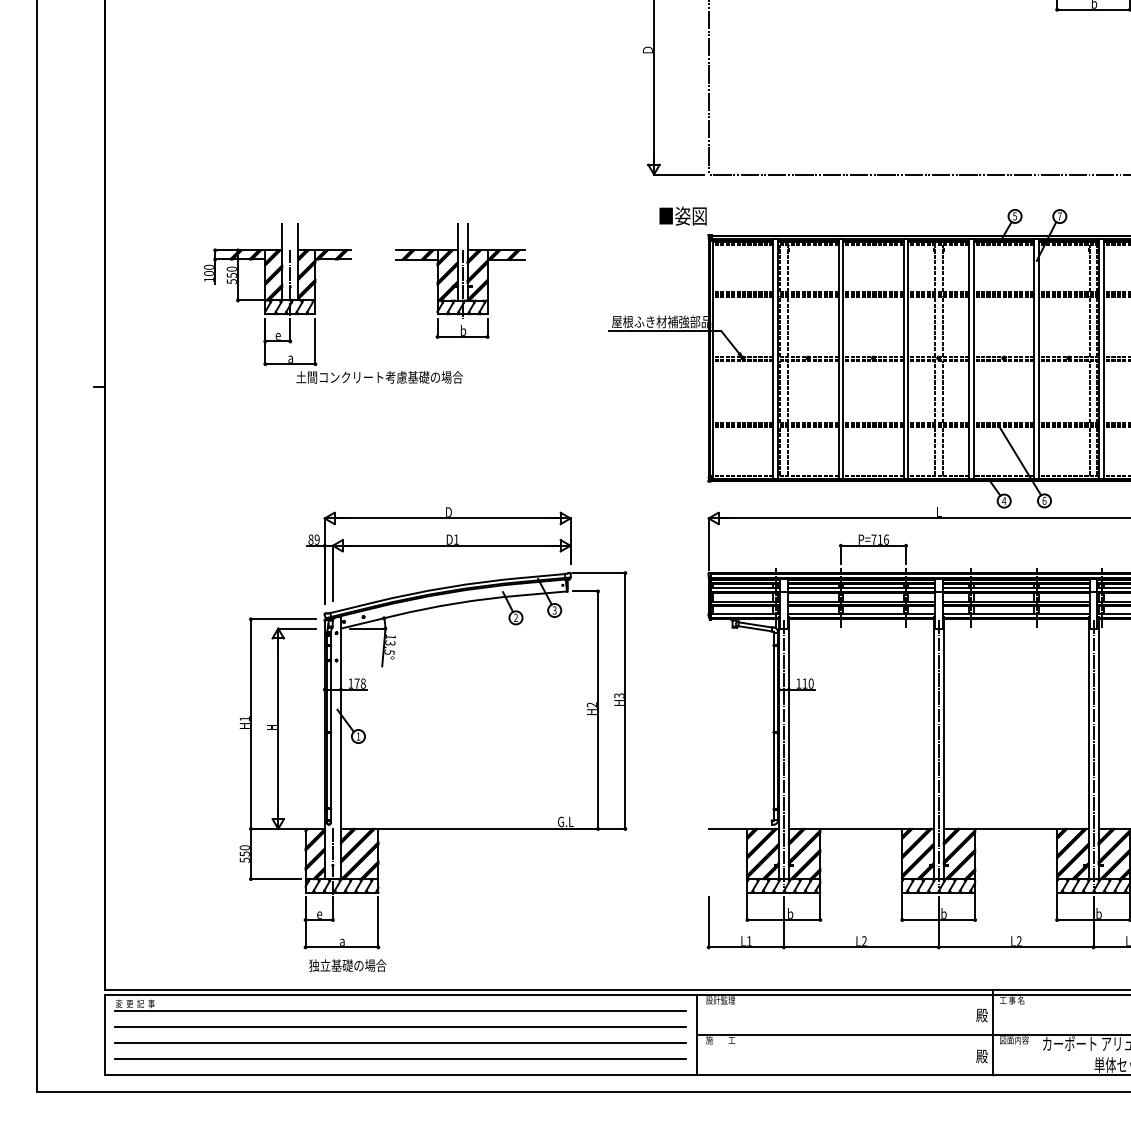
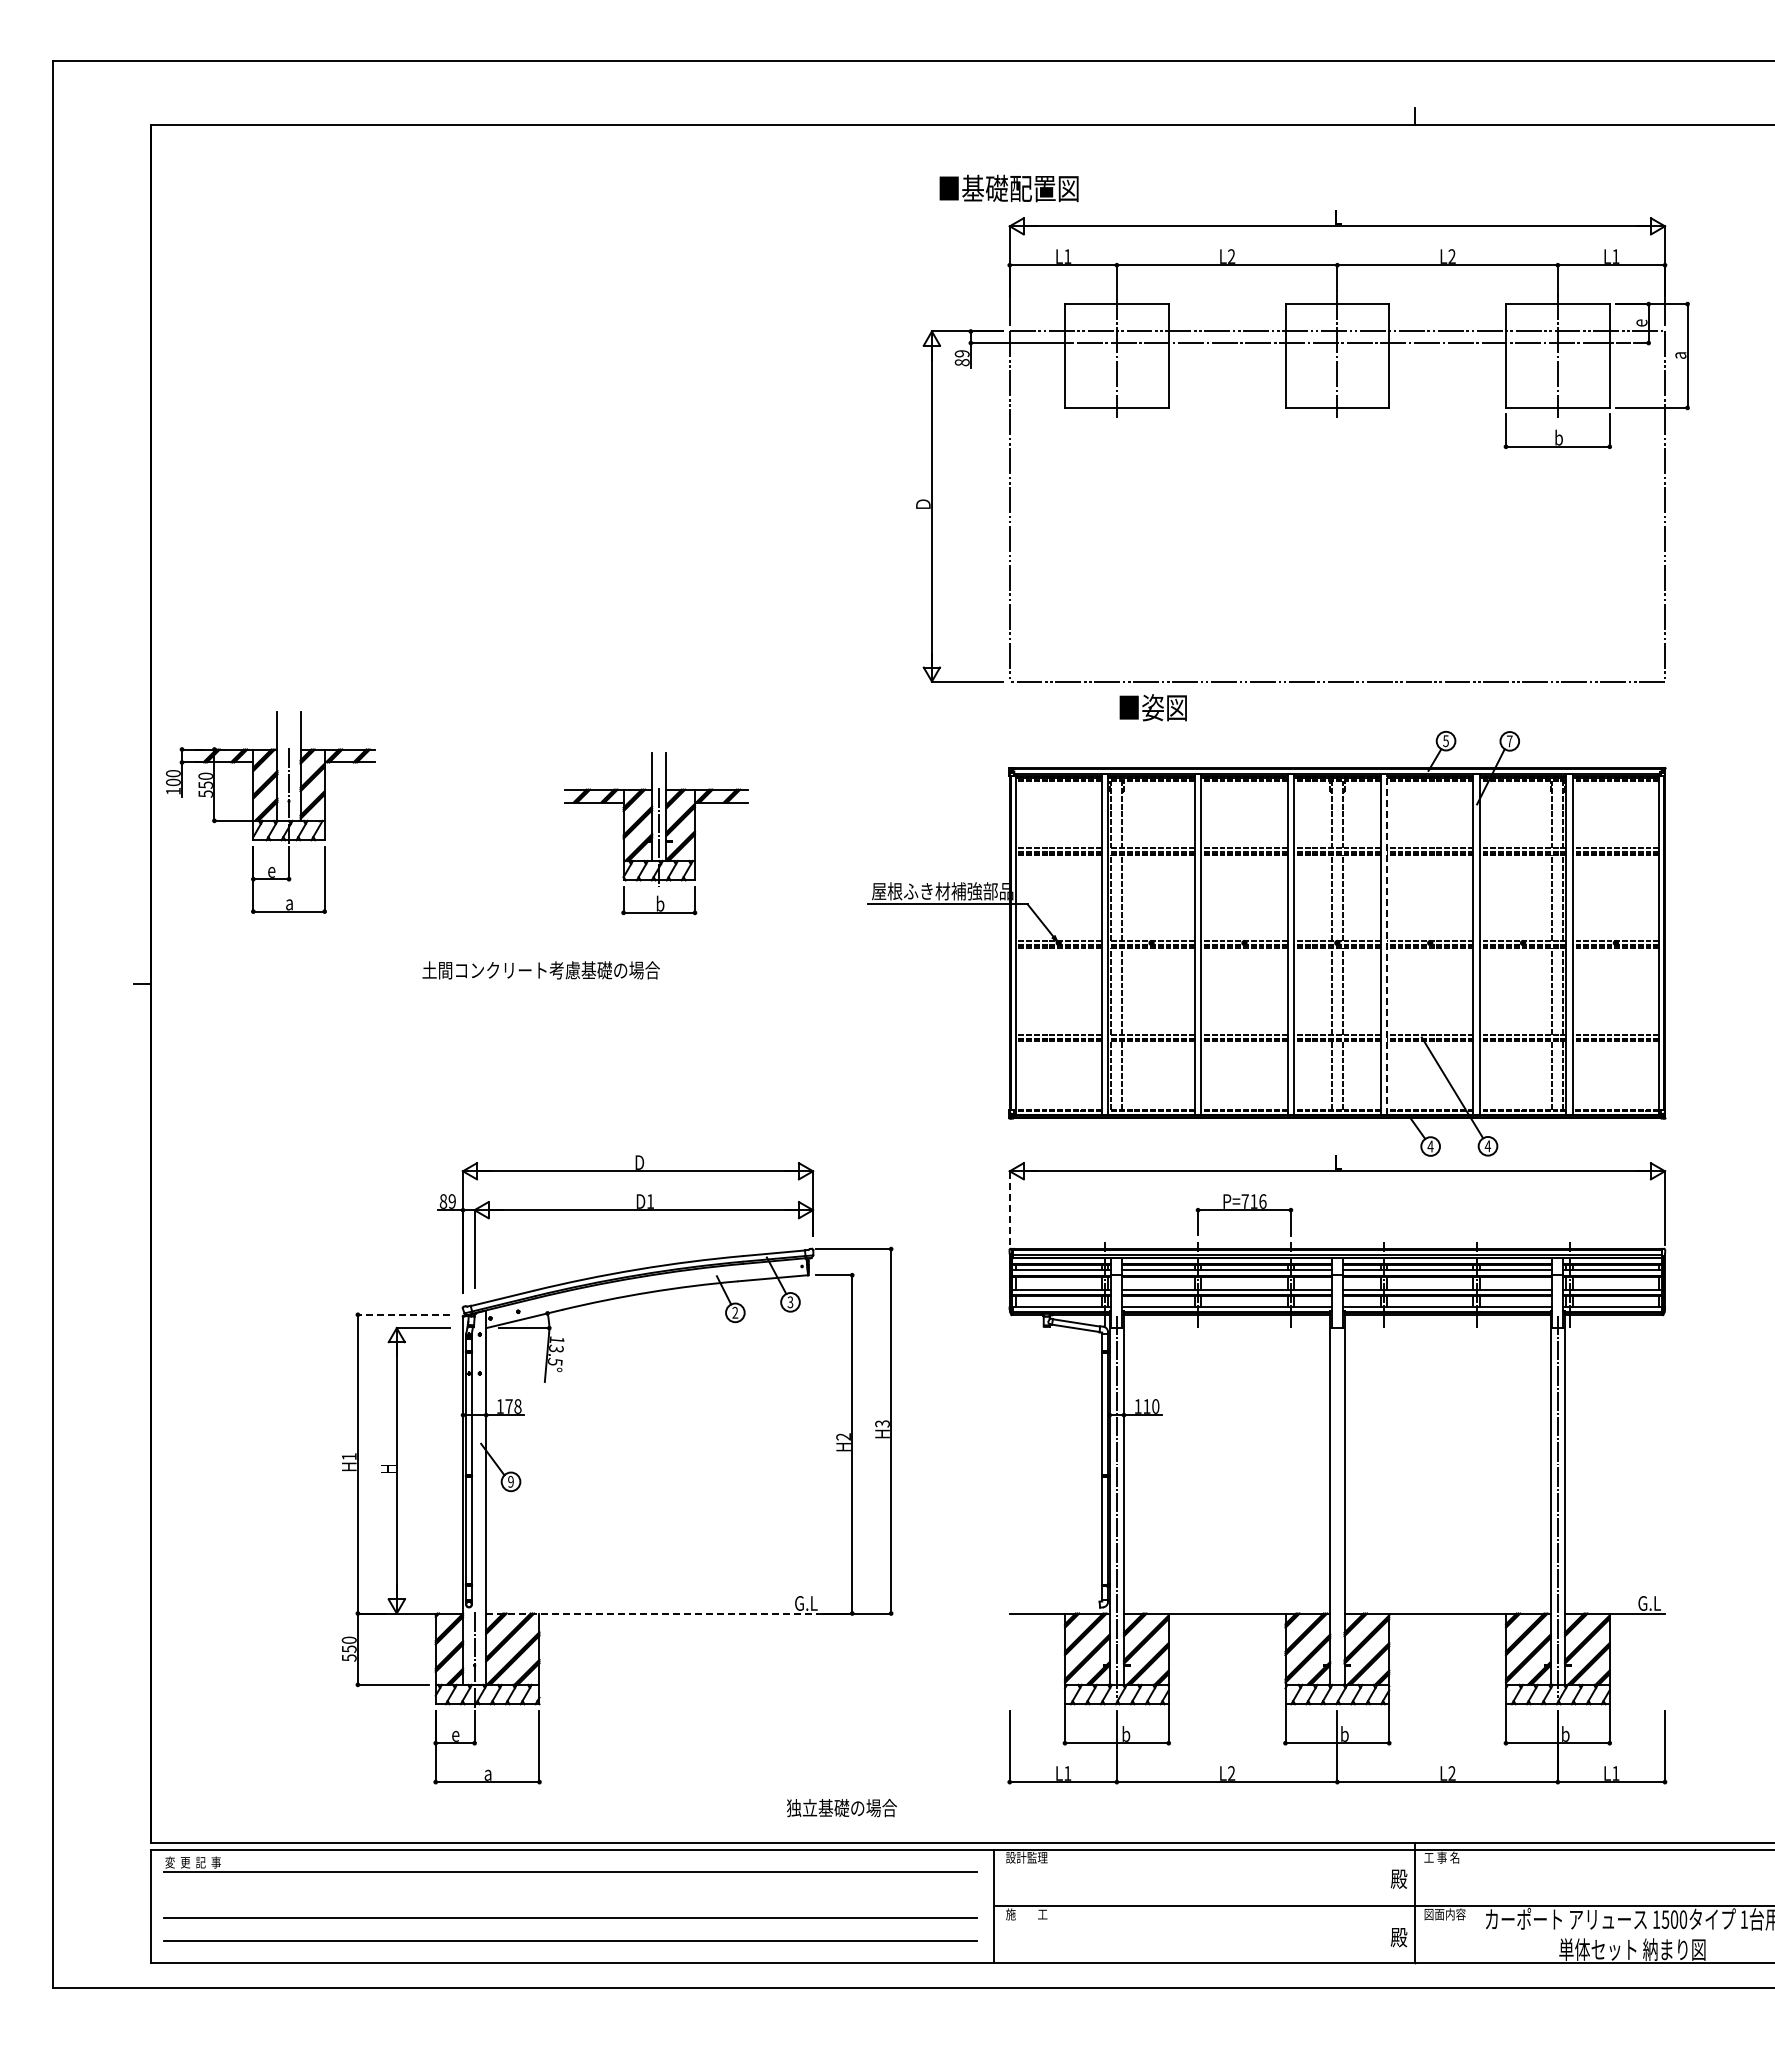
text: (682, 215) -> (1152, 707), moved
part: (277, 294) -> (270, 812), moved
line: (973, 359) -> (1387, 944), solid -> dashed
text: (1044, 501) -> (1487, 1146), 6 -> 4
line: (708, 544) -> (1009, 1208), solid -> dashed
line: (282, 619) -> (403, 1314), solid -> dashed
text: (358, 736) -> (510, 1481), 1 -> 9
line: (938, 753) -> (1337, 1506), removed
line: (458, 828) -> (653, 1613), solid -> dashed
text: (347, 965) -> (841, 1808), moved
line: (400, 1026) -> (570, 1894), removed

